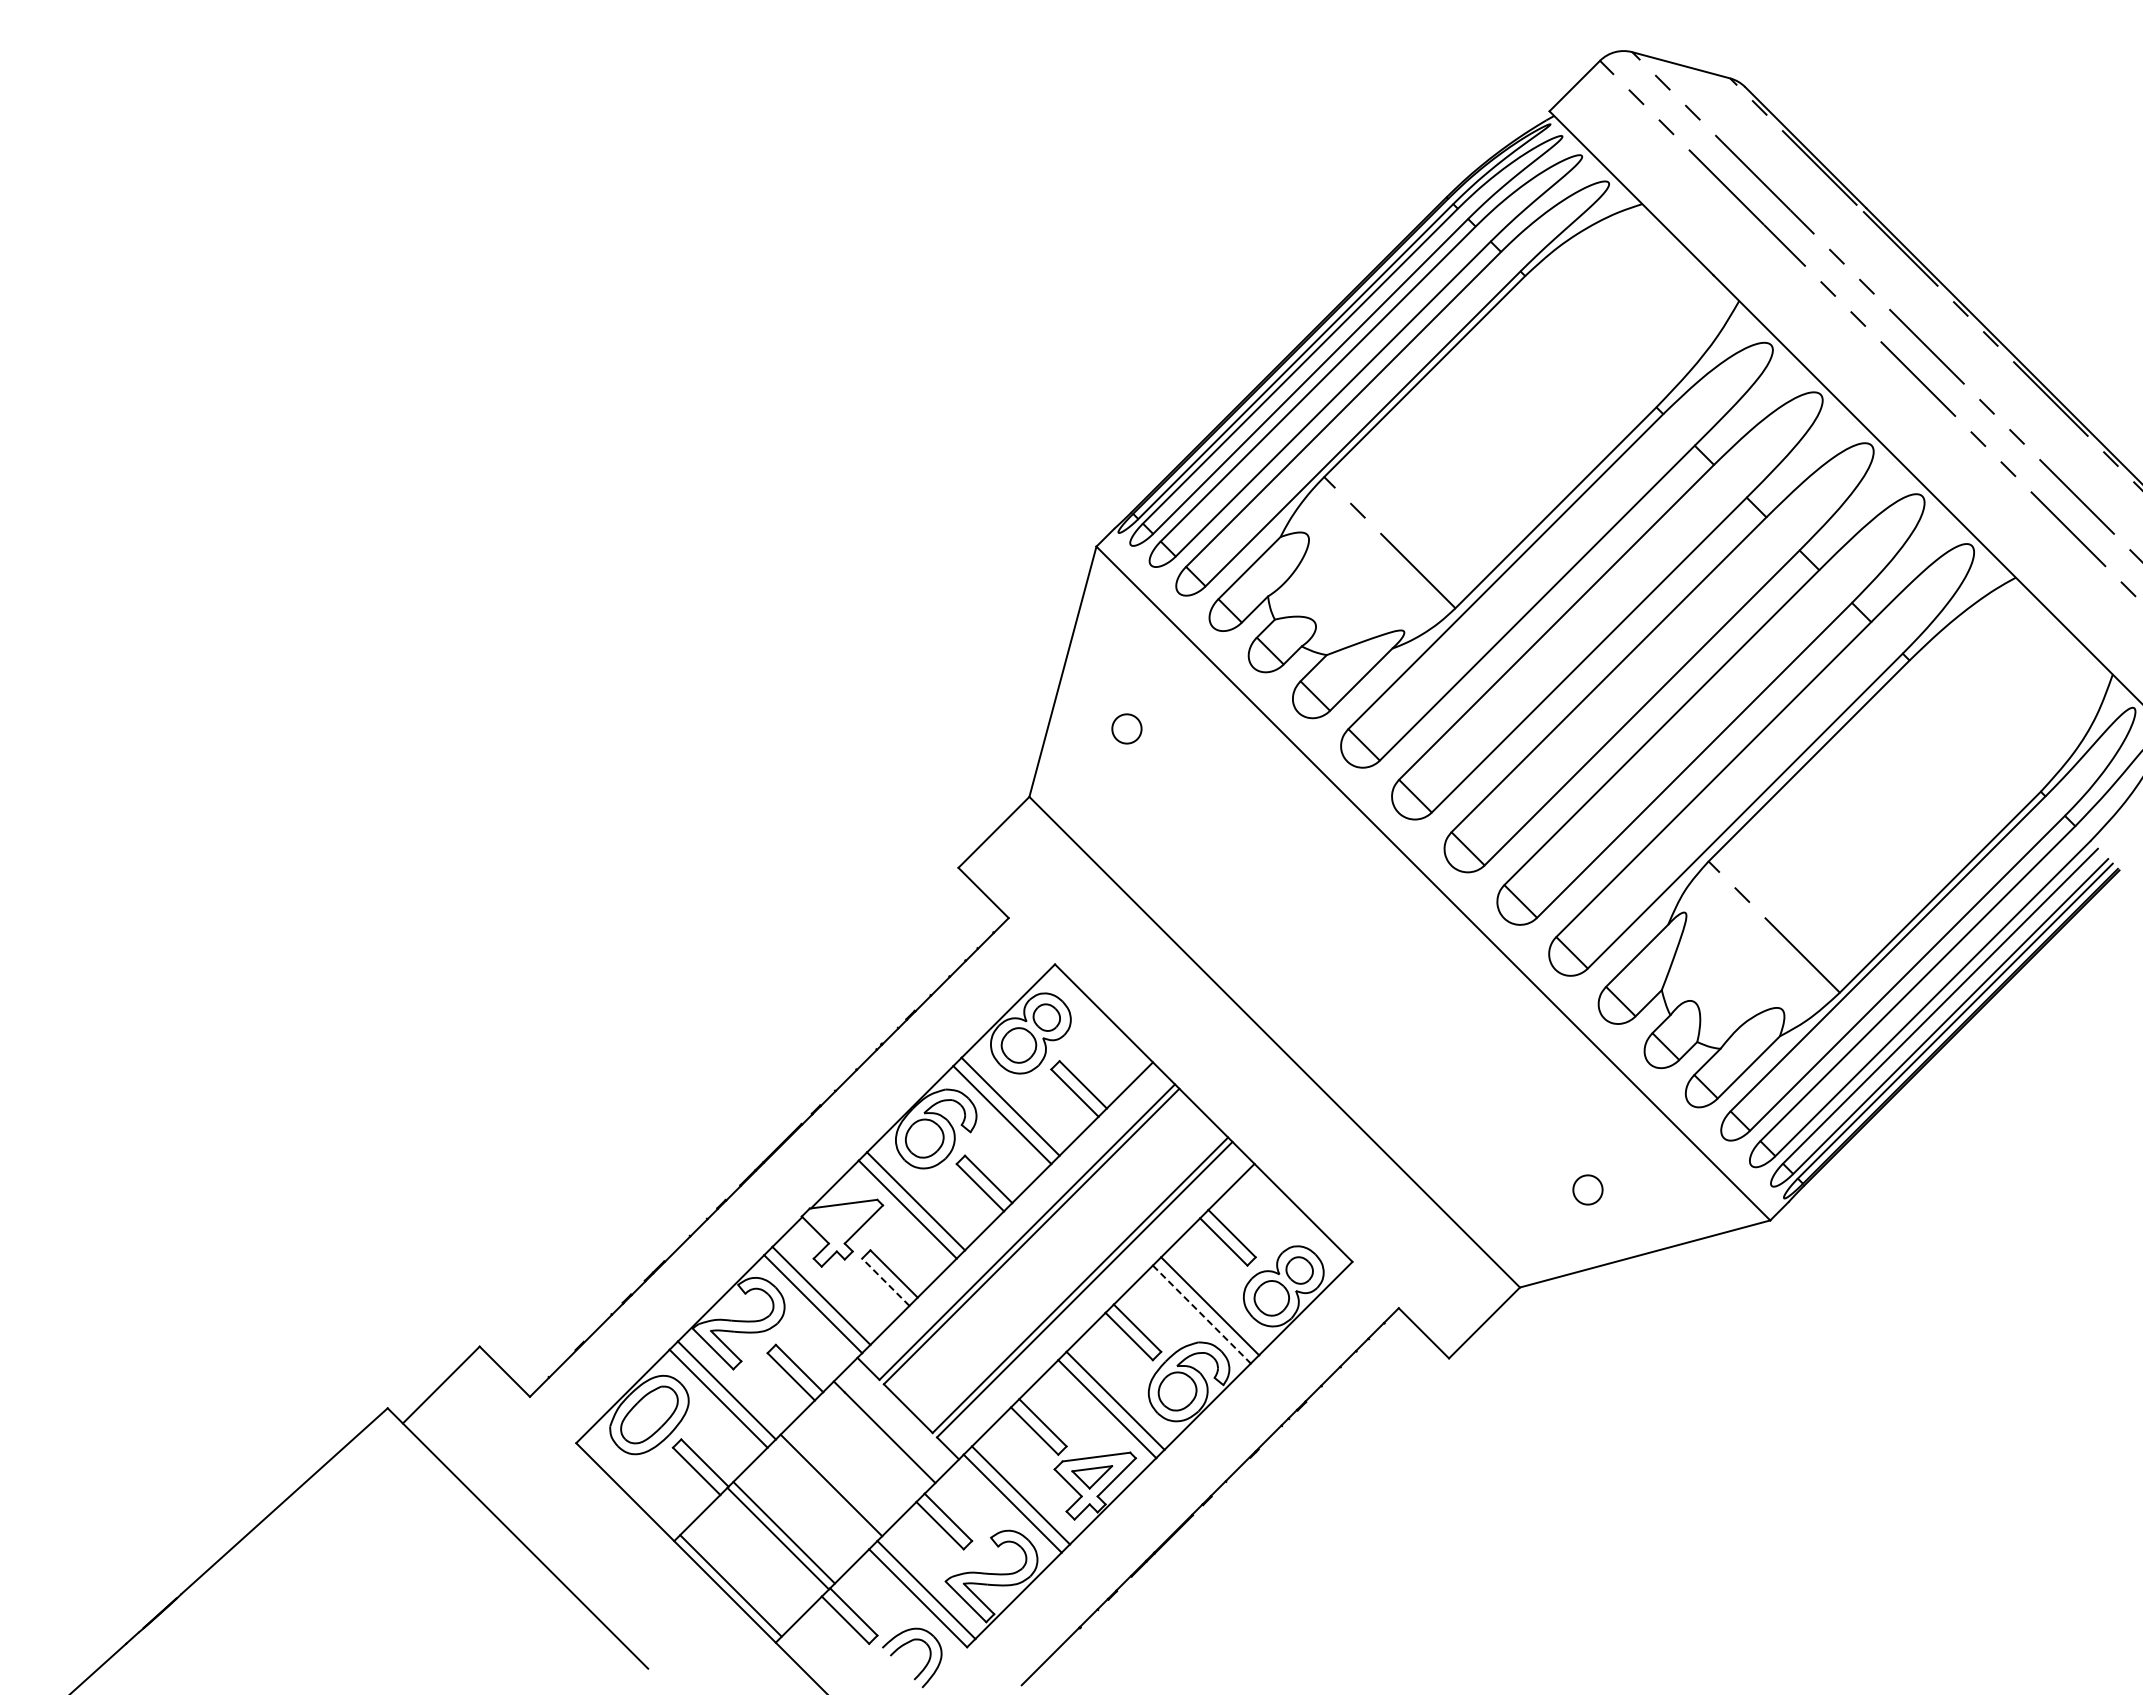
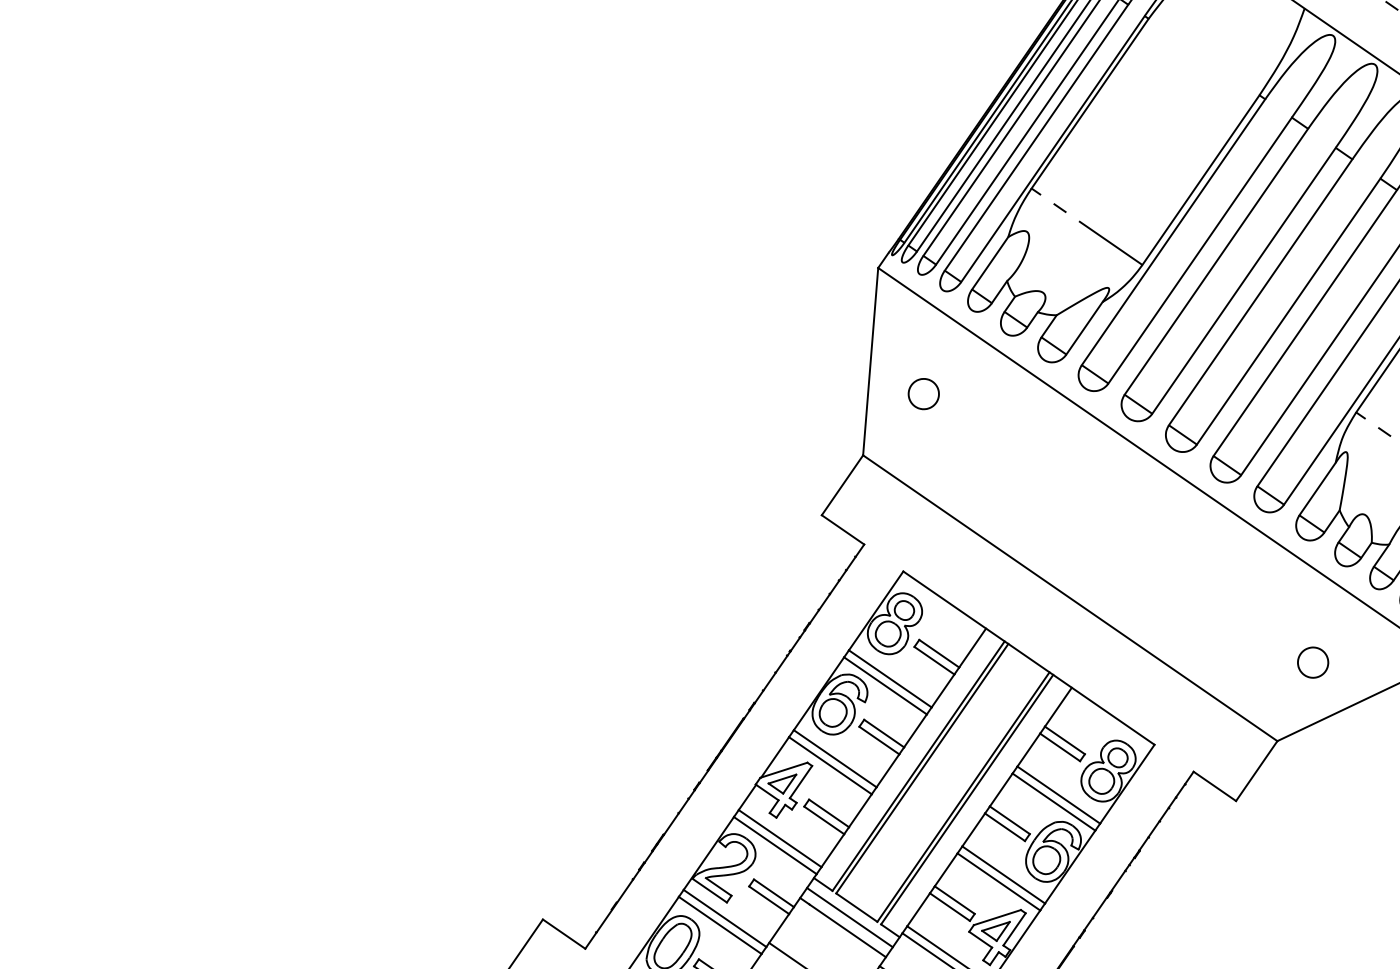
part: (1126, 728) -> (923, 393), size x1.43
part: (1587, 1189) -> (1312, 662), size x1.43
part: (839, 1224) -> (783, 785), added
line: (885, 1281) -> (823, 819), dashed -> solid
line: (1202, 1314) -> (1054, 801), dashed -> solid
line: (896, 1420) -> (849, 917), added

